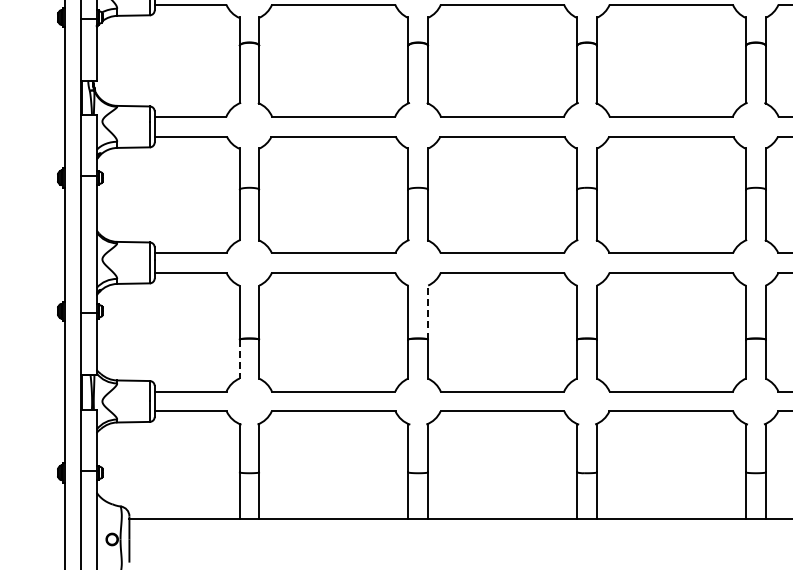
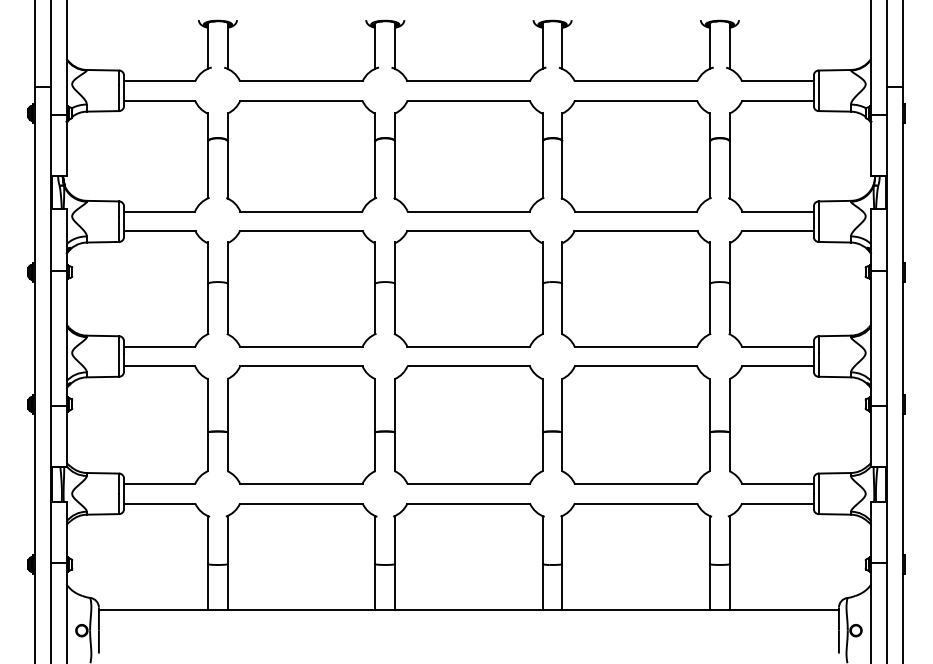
line: (428, 312) -> (395, 405), dashed -> solid
line: (239, 359) -> (208, 452), dashed -> solid

